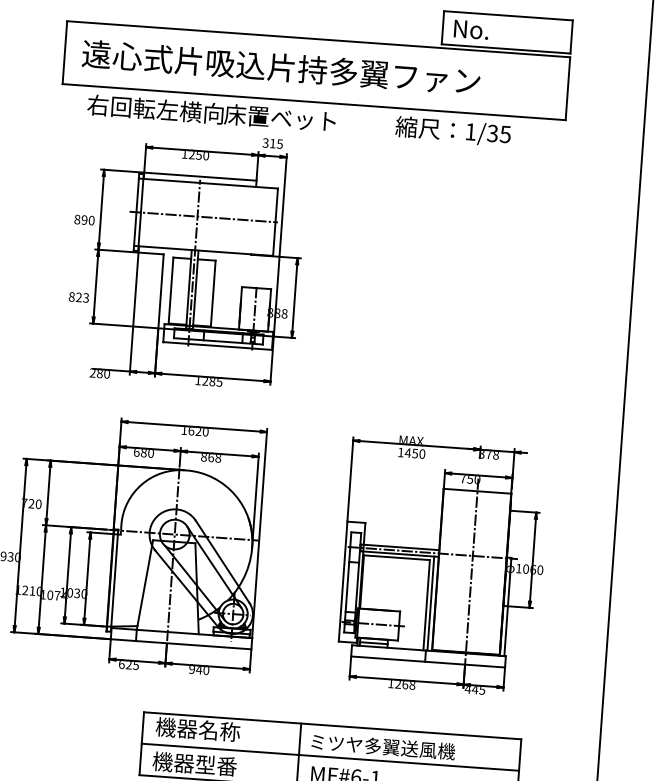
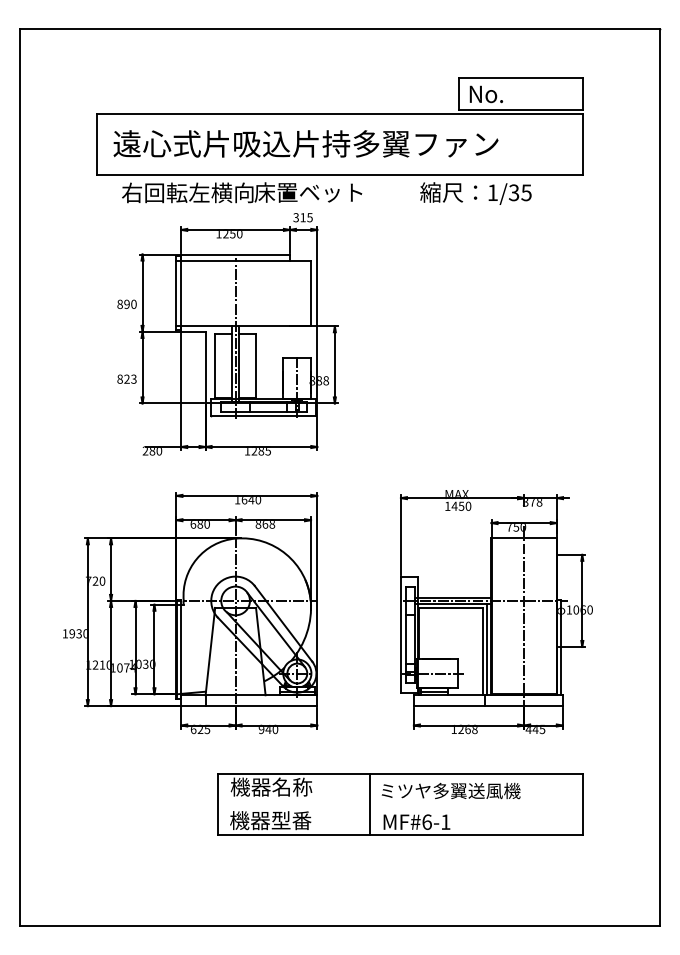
line: (203, 217) -> (241, 293), removed
text: (198, 431) -> (251, 500), 1620 -> 1640
line: (330, 757) -> (400, 804), removed

